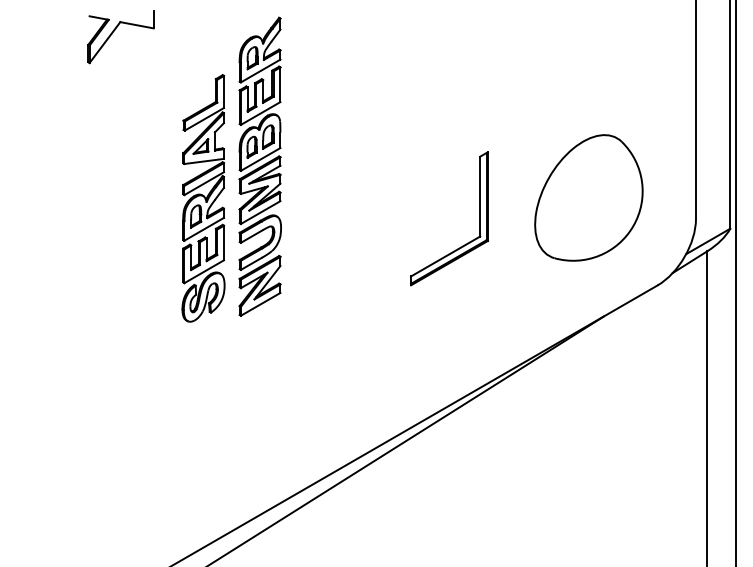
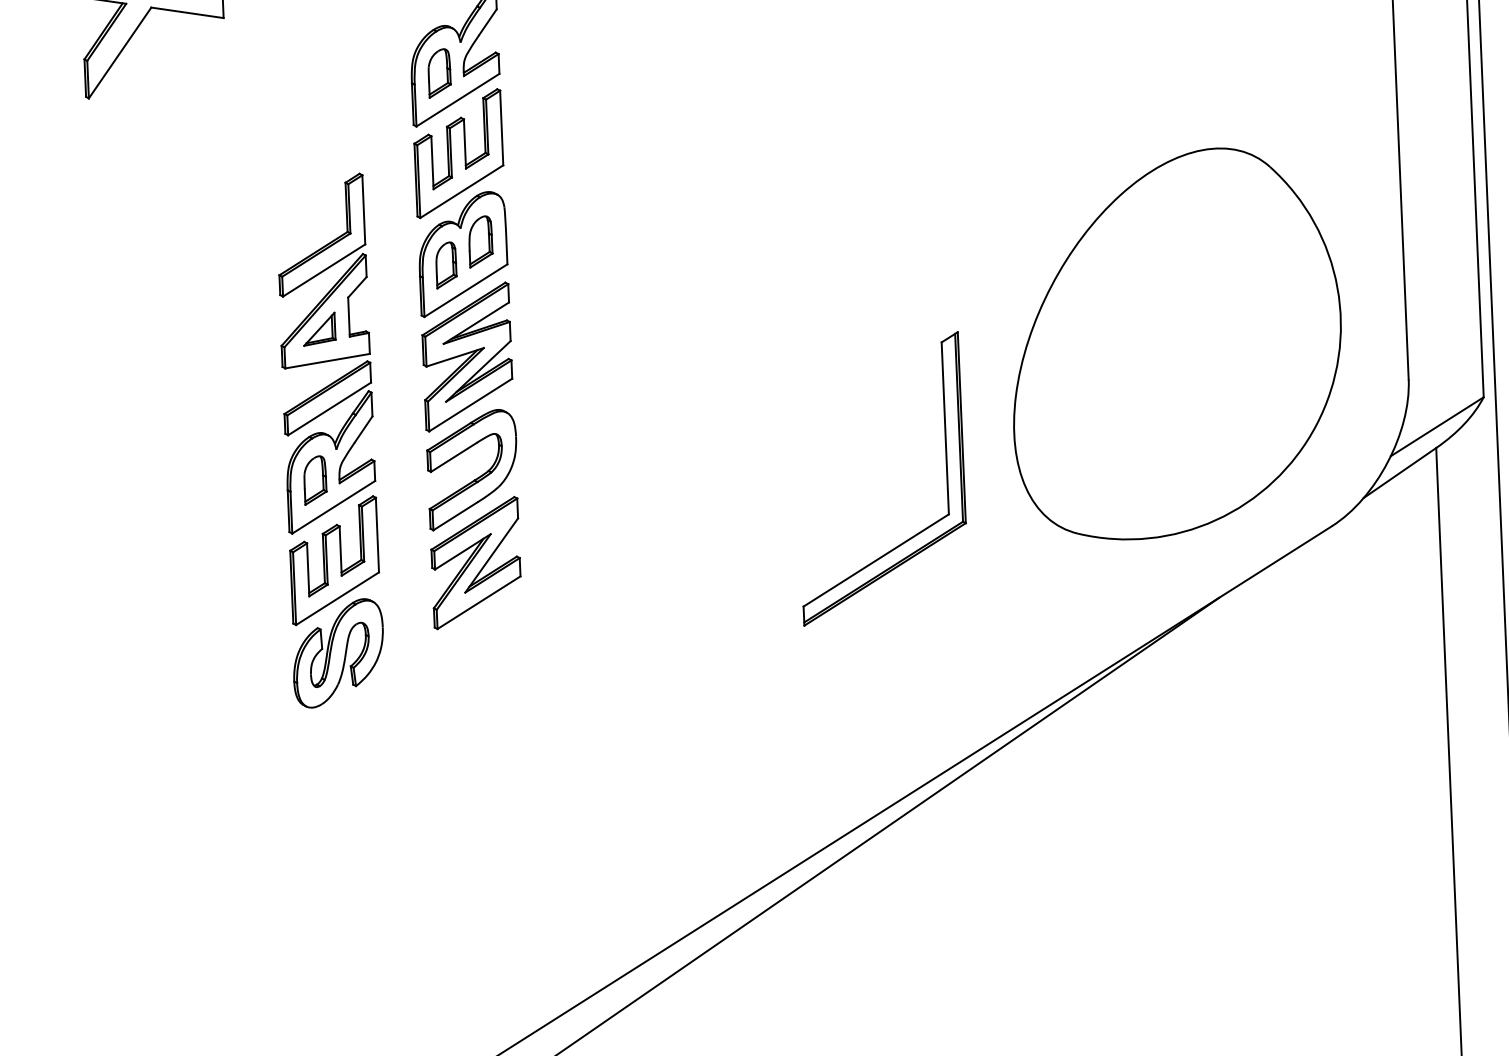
part: (588, 197) -> (1175, 342), size x1.43
part: (203, 198) -> (329, 441), moved
part: (462, 245) -> (911, 535), moved

